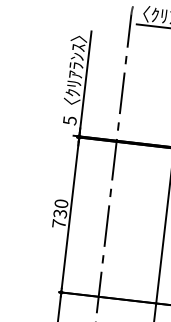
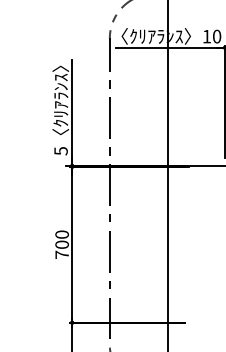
text: (59, 213) -> (61, 244), 730 -> 700

